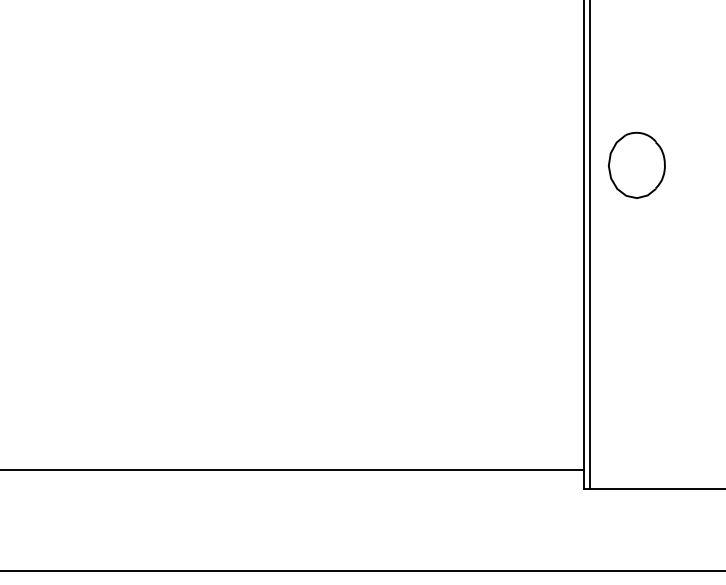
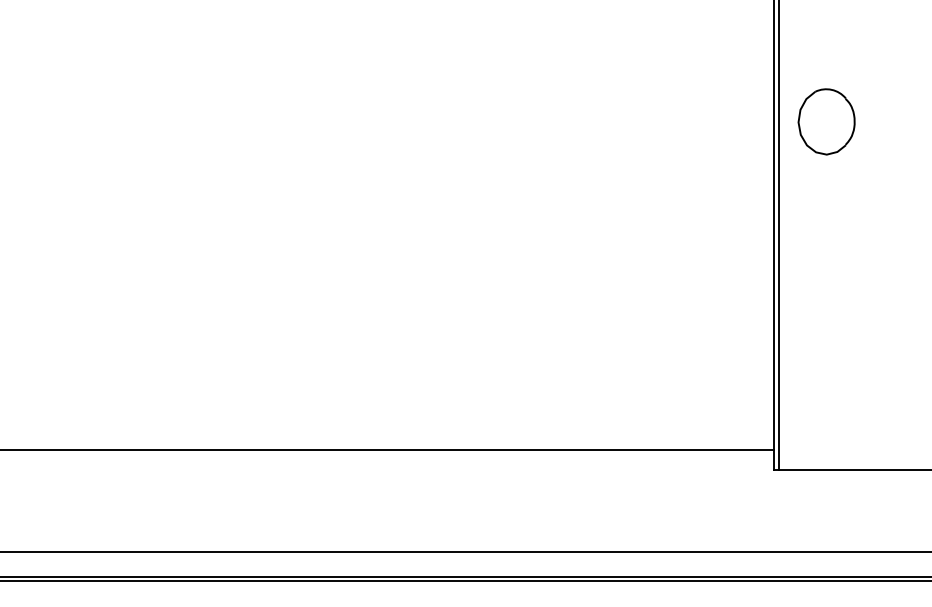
part: (636, 165) -> (826, 121), moved

